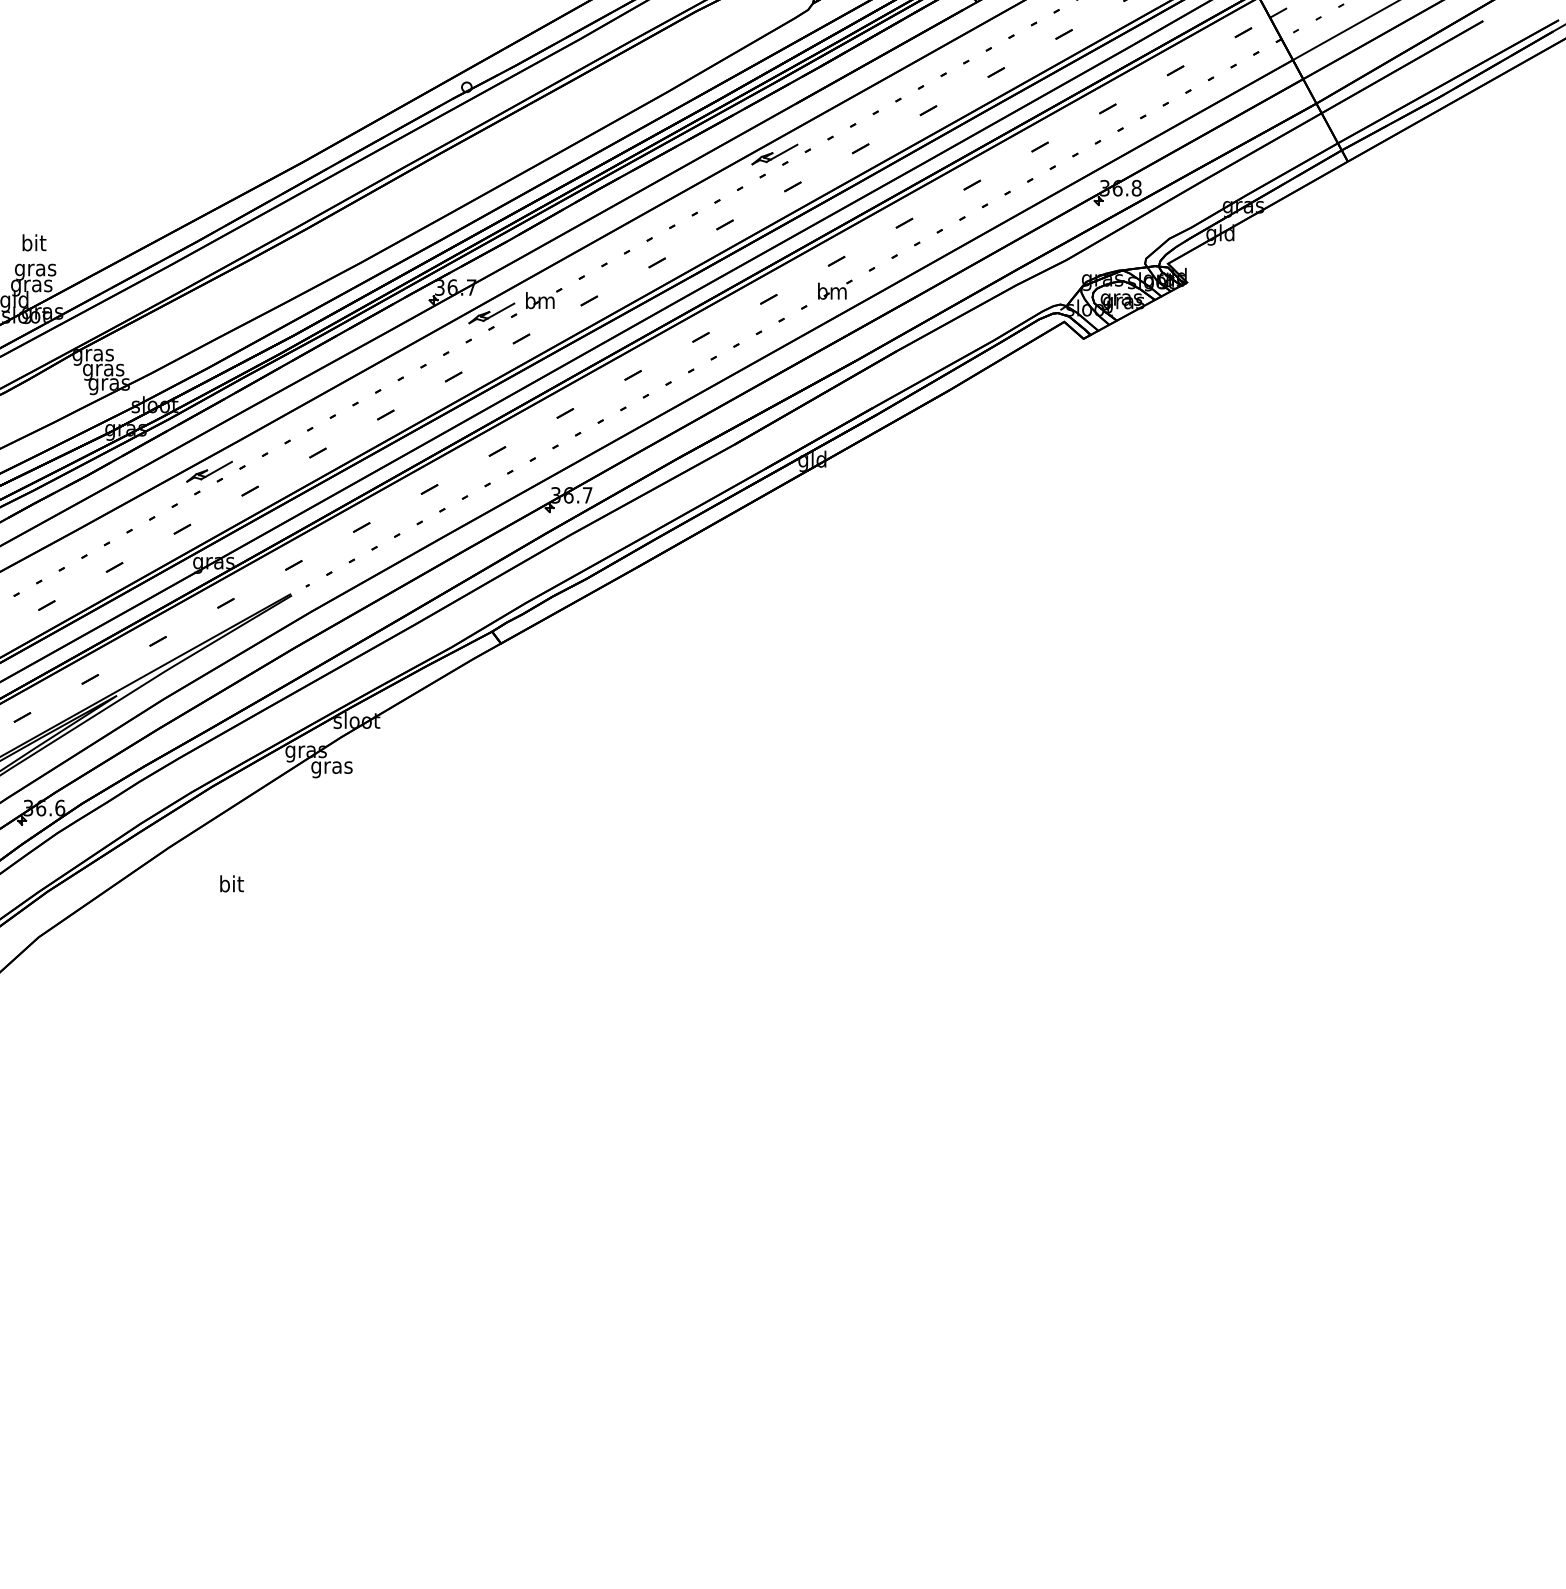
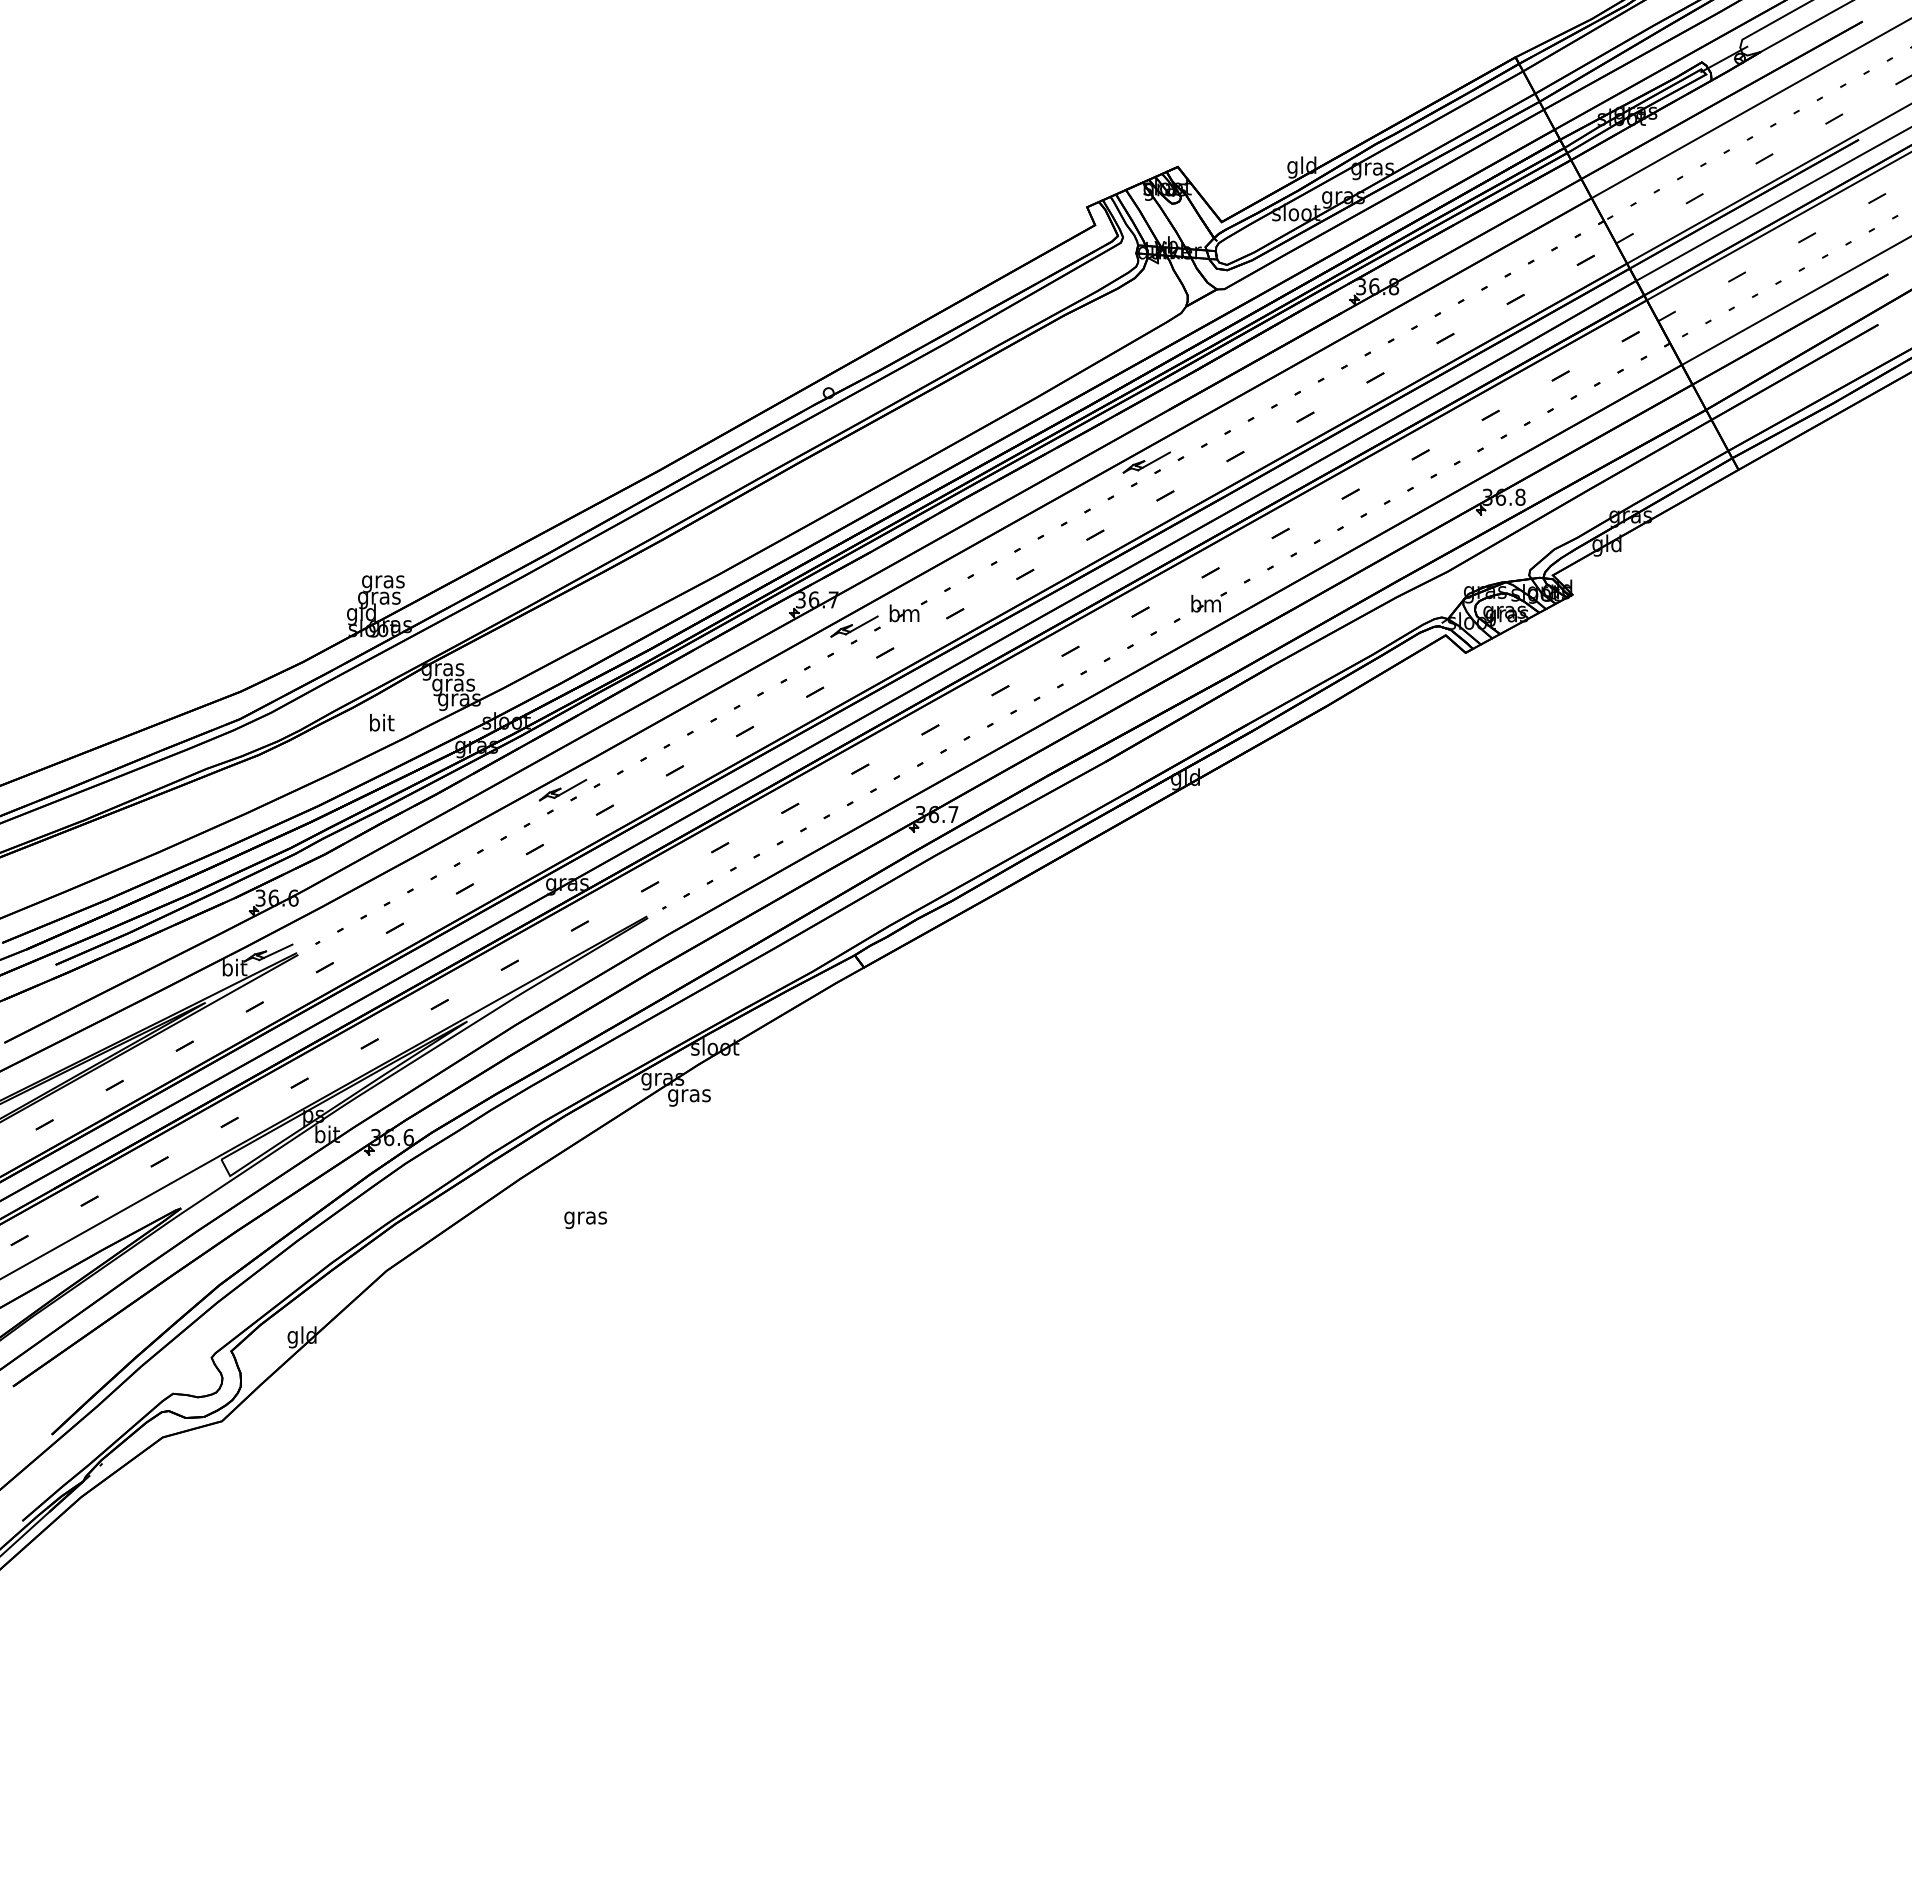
text: (34, 242) -> (382, 722), moved
text: (231, 885) -> (585, 1217), bit -> gras

